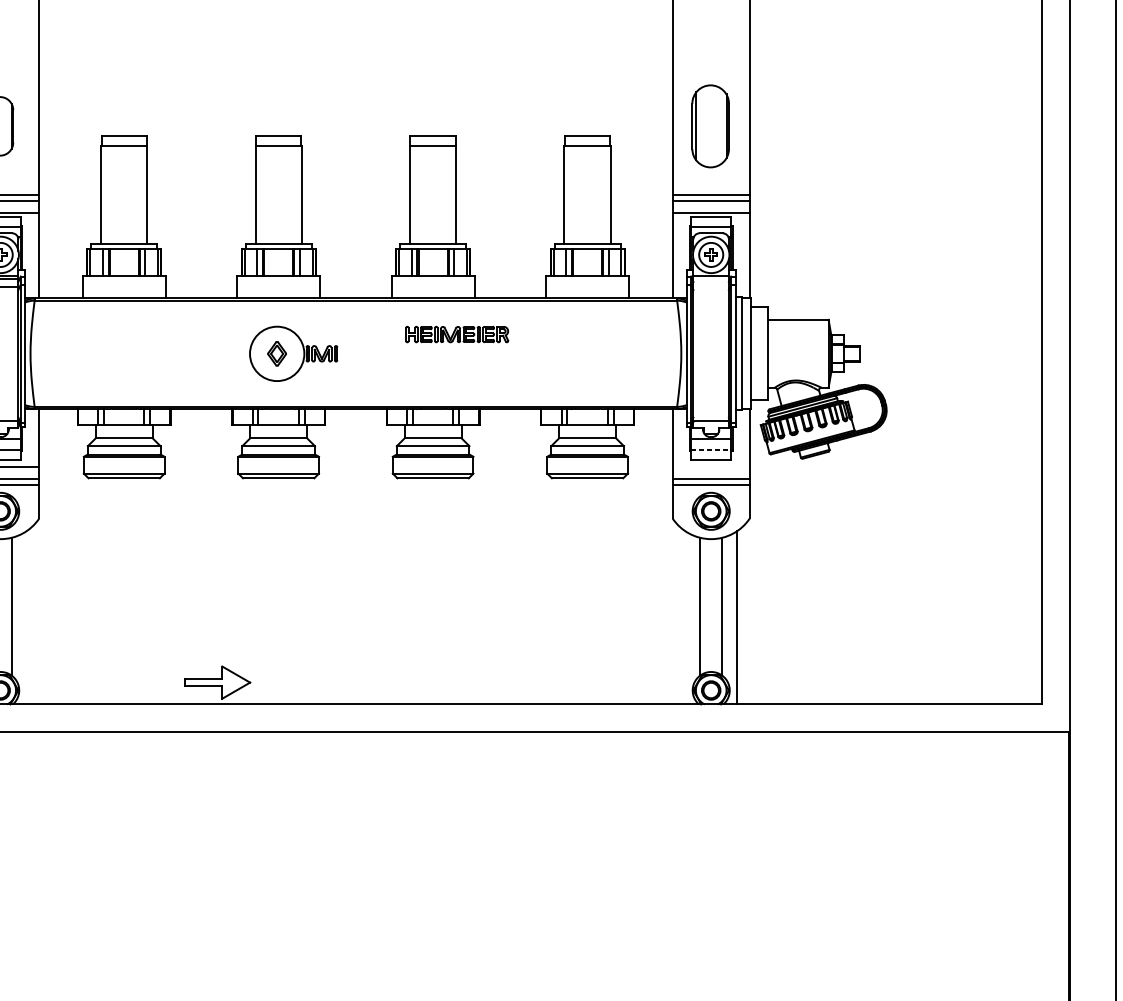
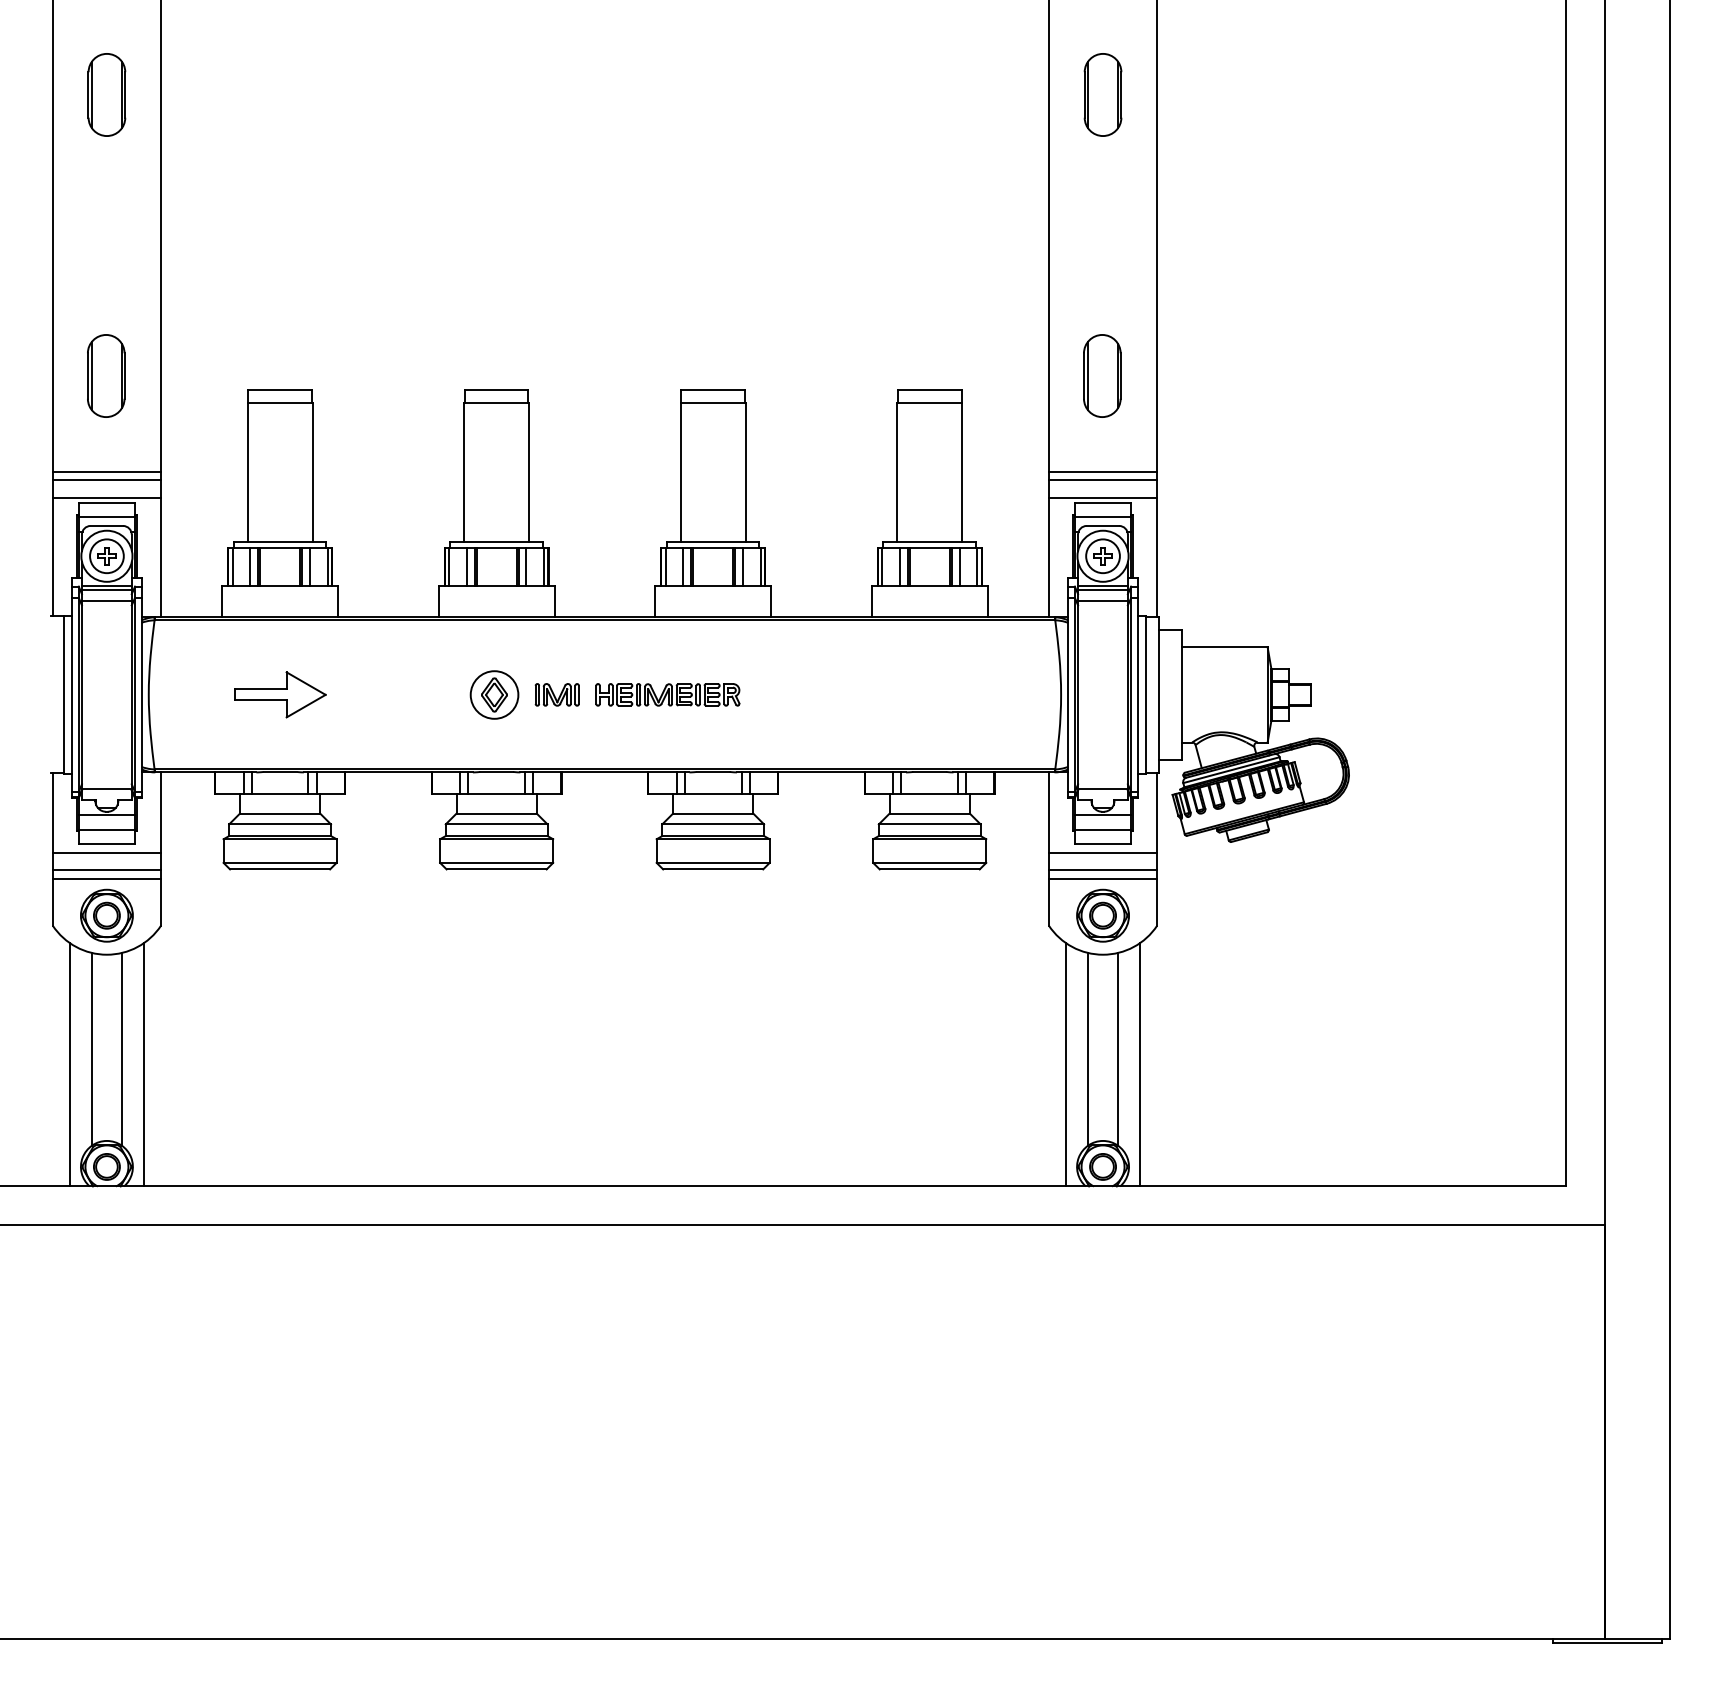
part: (710, 125) -> (1102, 375), size x0.71
line: (710, 279) -> (1102, 590), added
line: (710, 287) -> (1102, 601), added
part: (456, 334) -> (667, 694), moved
circle: (277, 353) -> (494, 694), size x0.62
line: (711, 449) -> (1103, 829), dashed -> solid
line: (710, 466) -> (1102, 852), added
line: (26, 617) -> (143, 1064), added
line: (685, 617) -> (1066, 1064), added
part: (217, 682) -> (280, 694), moved

